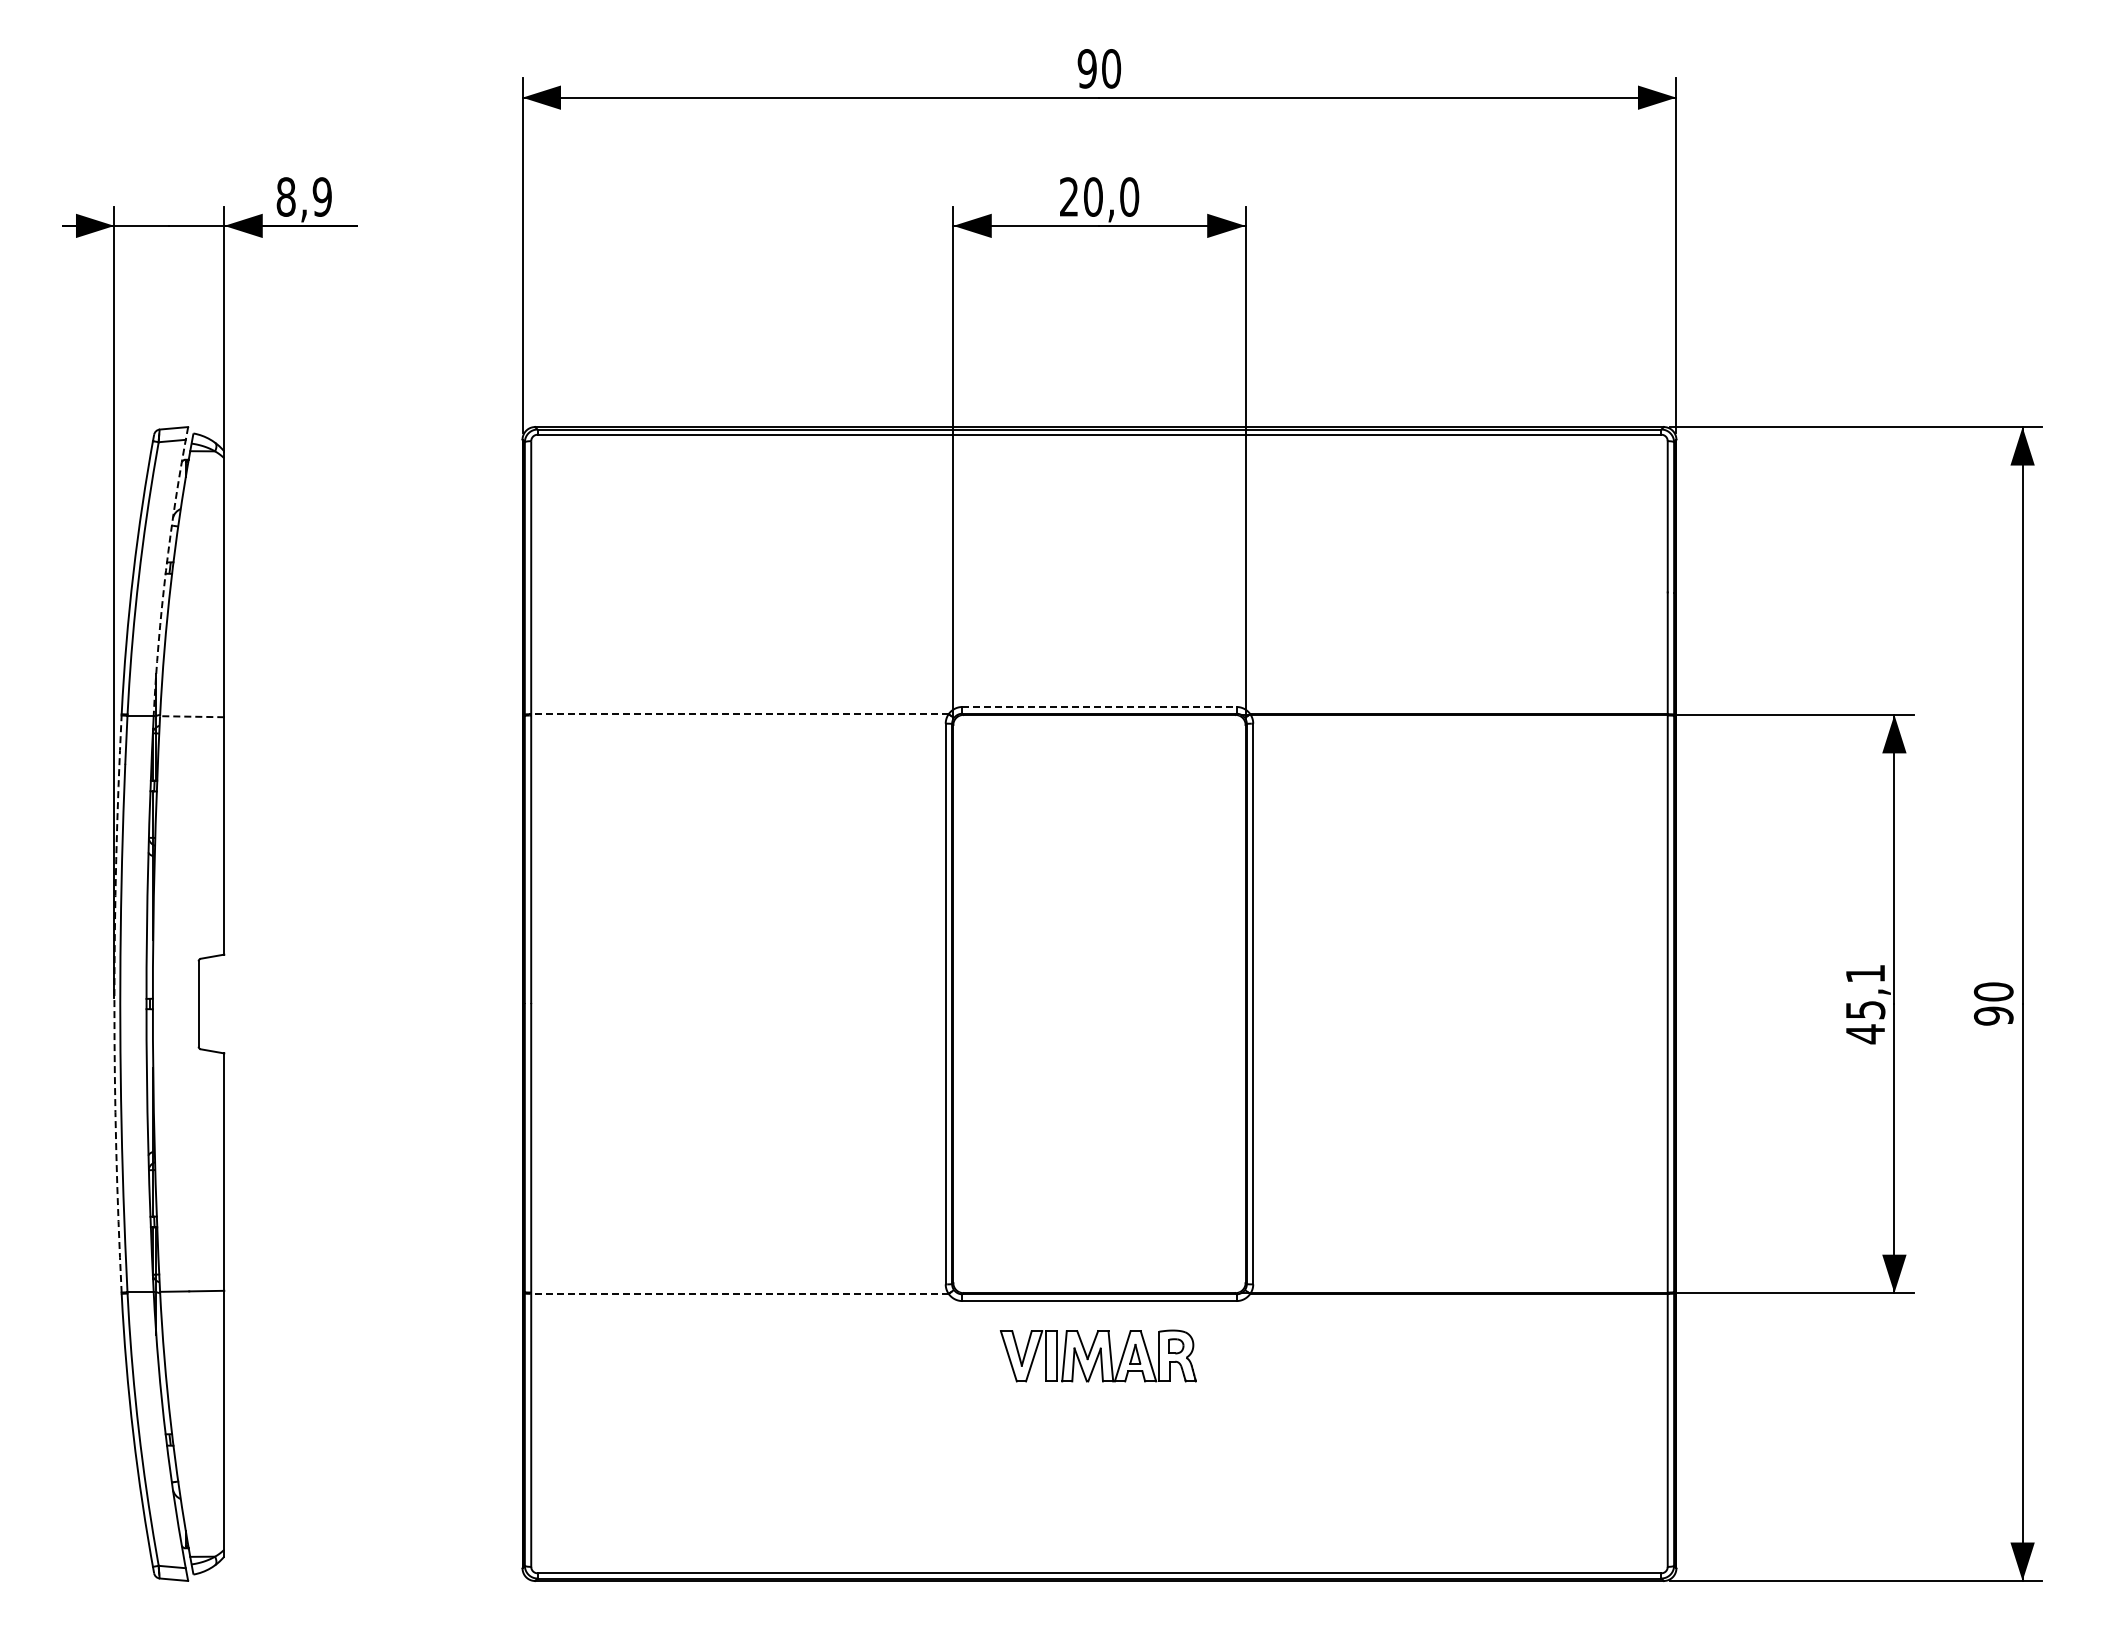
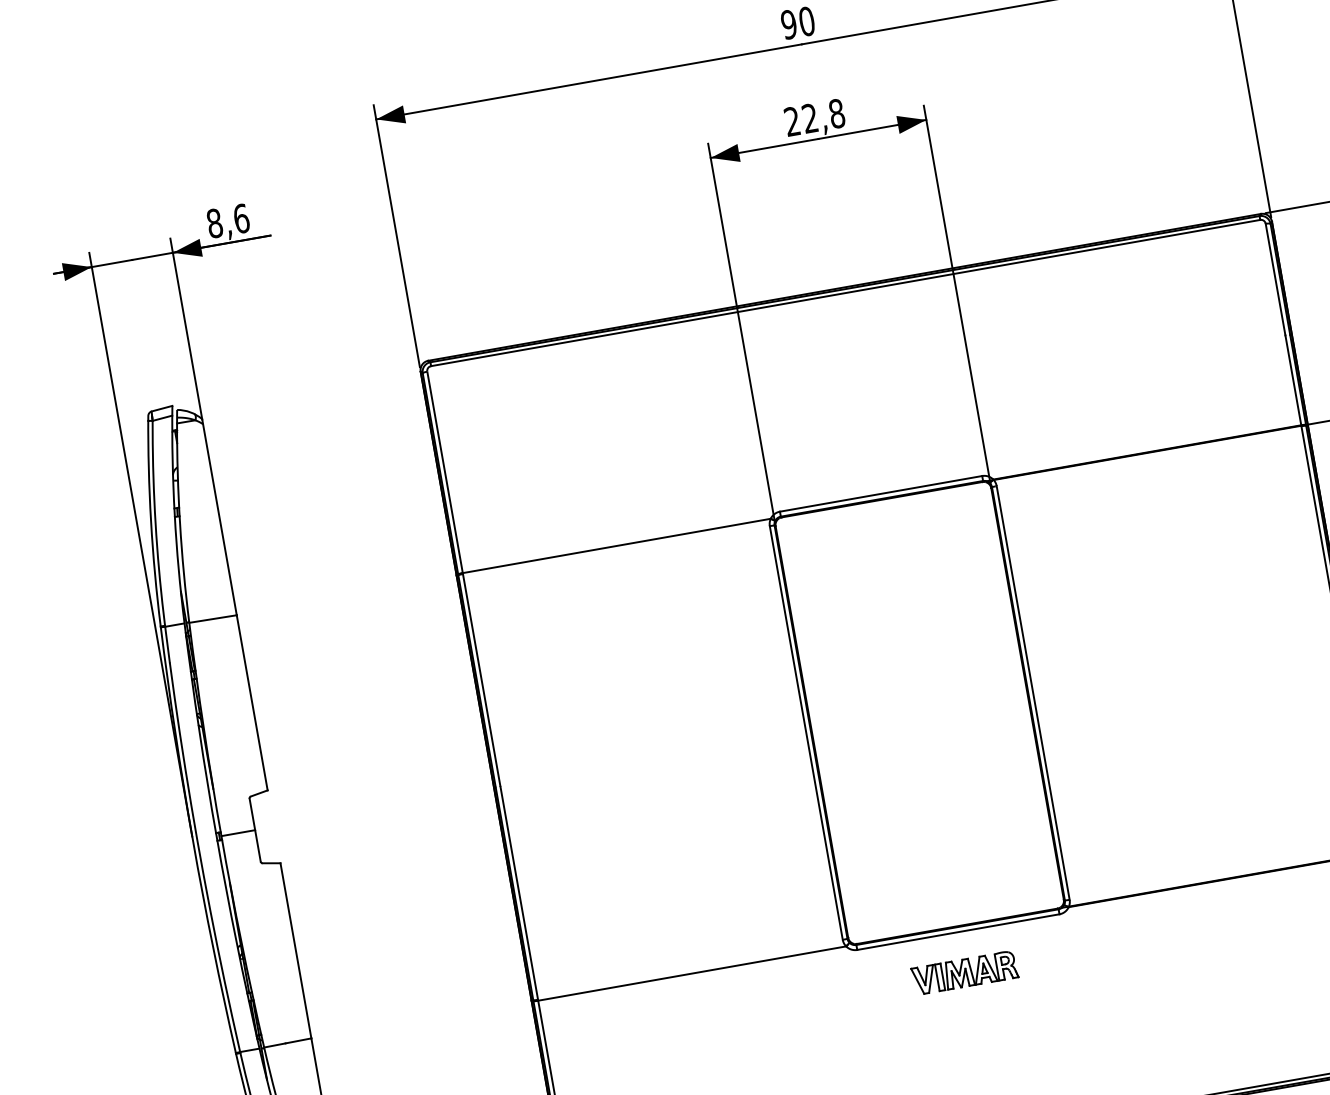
text: (322, 196) -> (241, 218), 8,9 -> 8,6
text: (1111, 196) -> (823, 115), 20,0 -> 22,8
arc: (166, 570) -> (175, 514), dashed -> solid
line: (1099, 706) -> (881, 493), dashed -> solid
line: (739, 714) -> (616, 546), dashed -> solid
line: (191, 716) -> (212, 618), dashed -> solid
arc: (114, 1004) -> (193, 841), dashed -> solid
line: (175, 1004) -> (238, 833), added
line: (739, 1293) -> (691, 973), dashed -> solid
part: (1098, 1356) -> (964, 973), size x0.71

